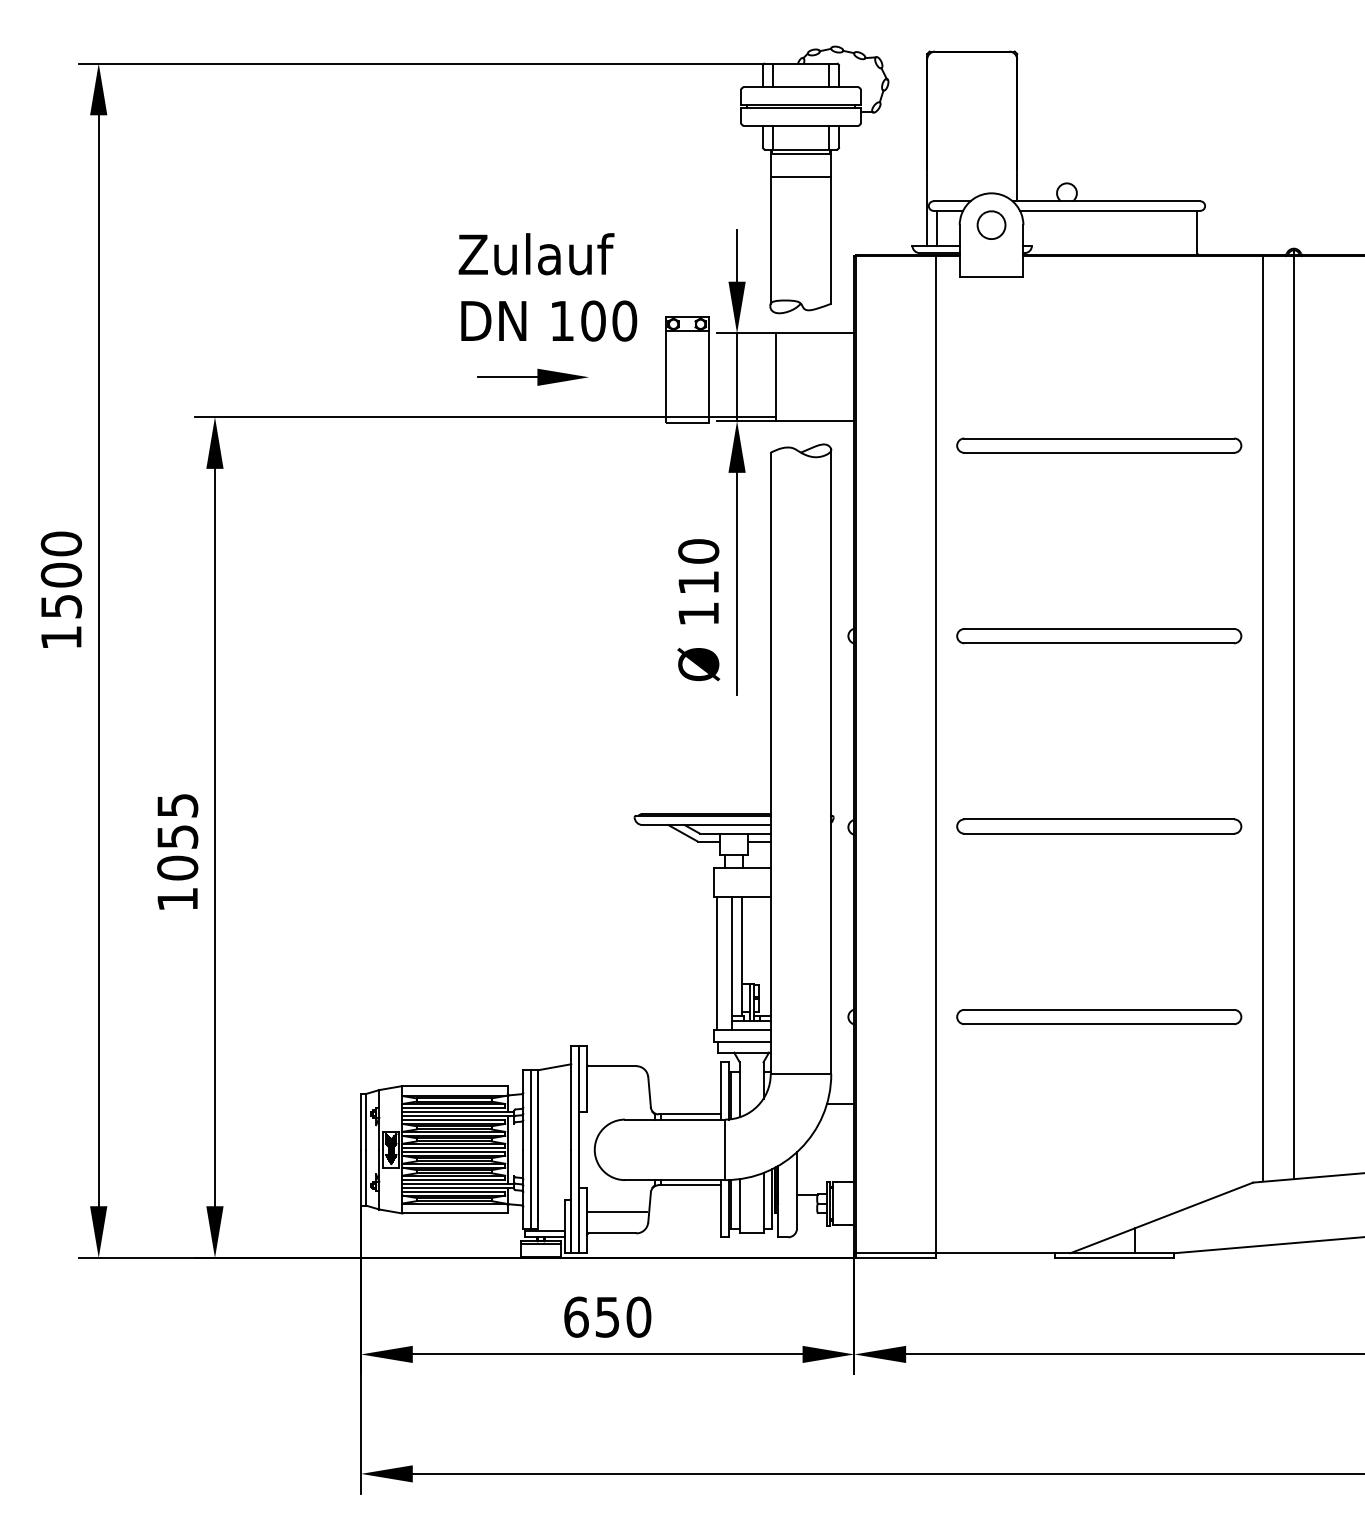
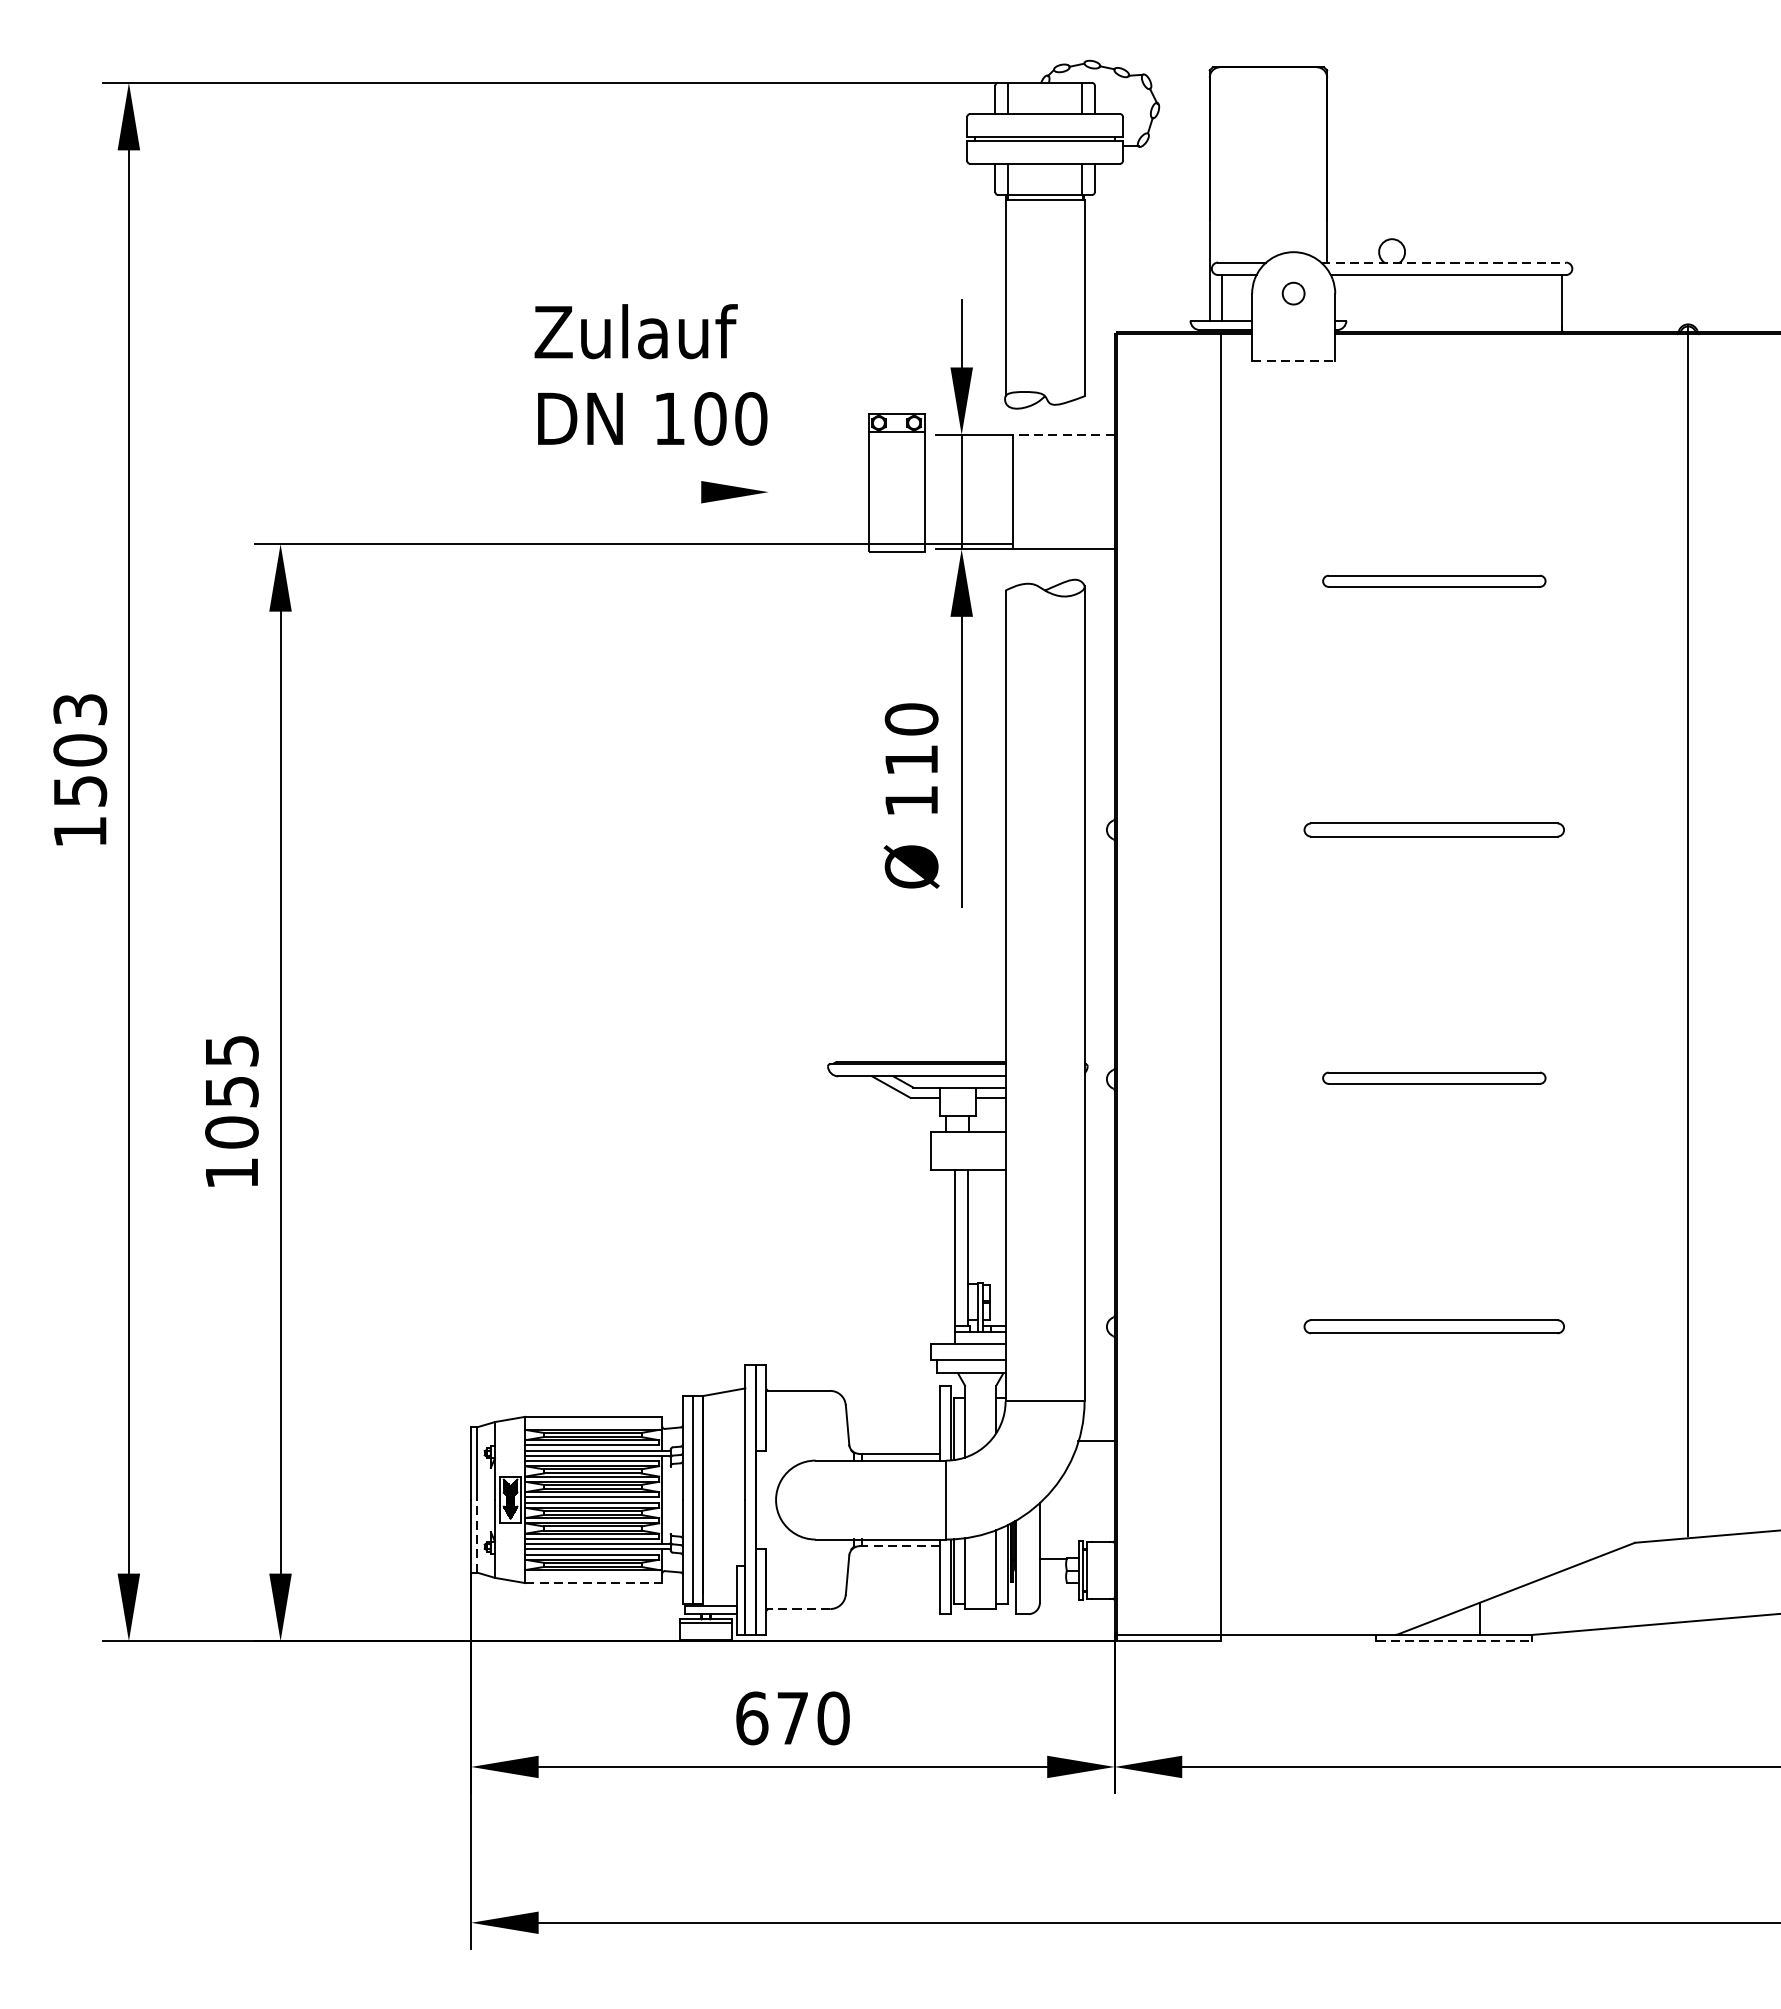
line: (800, 177) -> (1044, 231), removed
line: (1106, 201) -> (1443, 262), solid -> dashed
part: (991, 224) -> (1293, 292), size x0.6
line: (991, 276) -> (1293, 360), solid -> dashed
text: (547, 287) -> (650, 375), moved
line: (814, 333) -> (1062, 435), solid -> dashed
line: (507, 377) -> (662, 492), removed
part: (1099, 445) -> (1434, 581), size x0.6
text: (61, 543) -> (80, 709), 1500 -> 1503
part: (1099, 636) -> (1434, 830), size x0.7
line: (1262, 718) -> (1647, 937), removed
part: (1099, 826) -> (1434, 1078), size x0.6
line: (717, 963) -> (936, 1256), removed
part: (1099, 1016) -> (1434, 1326), size x0.7
line: (365, 1177) -> (476, 1536), solid -> dashed
line: (690, 1185) -> (900, 1546), solid -> dashed
line: (616, 1211) -> (804, 1580), removed
line: (455, 1213) -> (594, 1583), solid -> dashed
line: (611, 1233) -> (797, 1609), solid -> dashed
line: (1114, 1258) -> (1454, 1641), solid -> dashed
text: (607, 1317) -> (792, 1718), 650 -> 670

